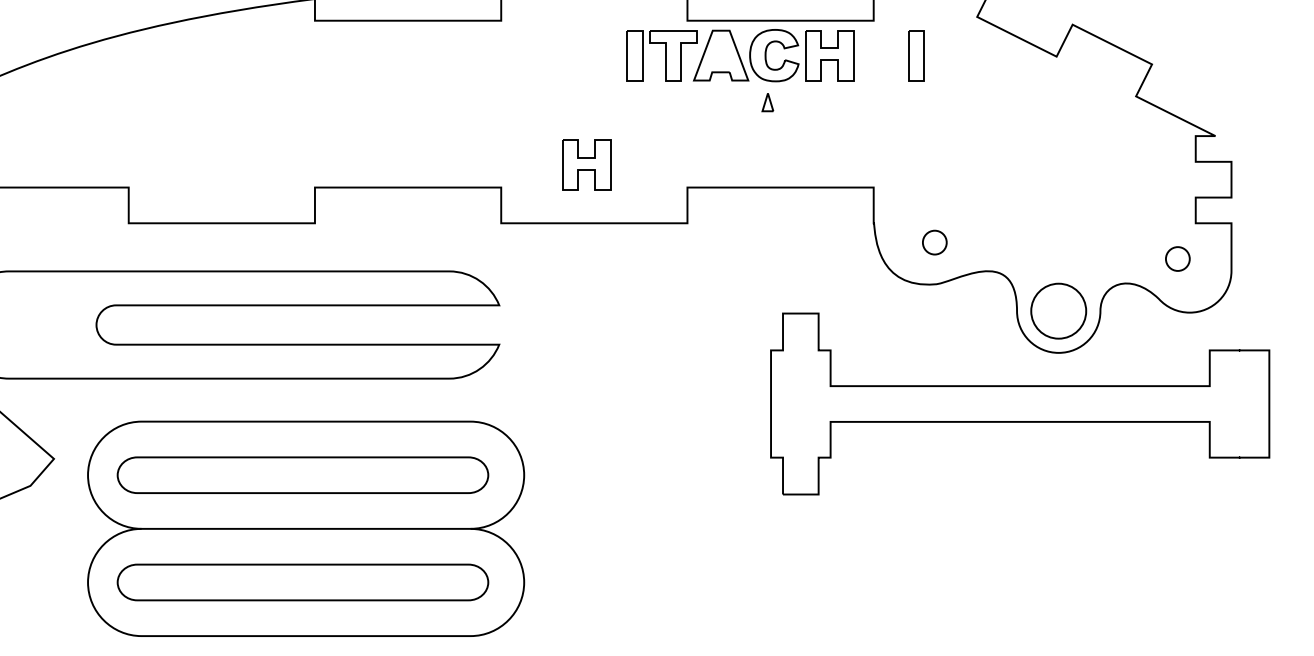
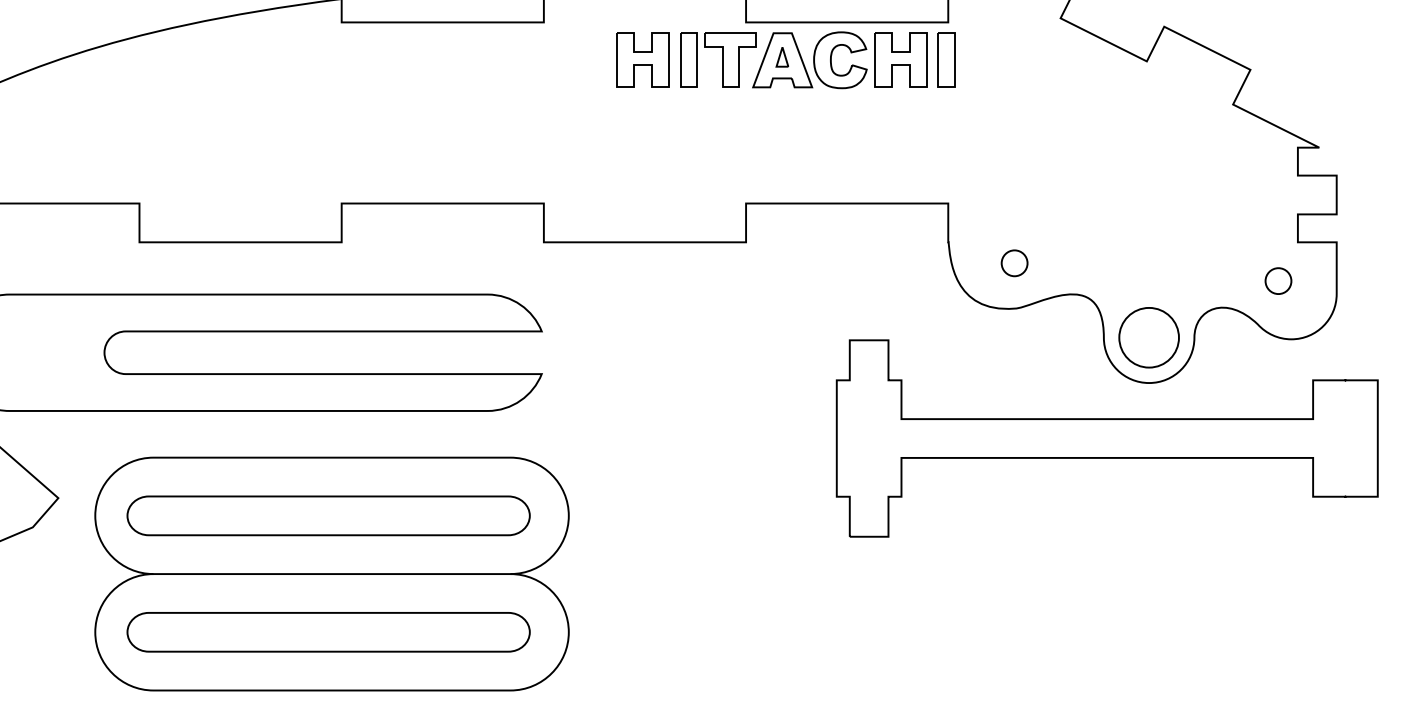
part: (916, 54) -> (946, 59), moved
part: (767, 102) -> (782, 57), moved
part: (586, 164) -> (642, 59), moved

